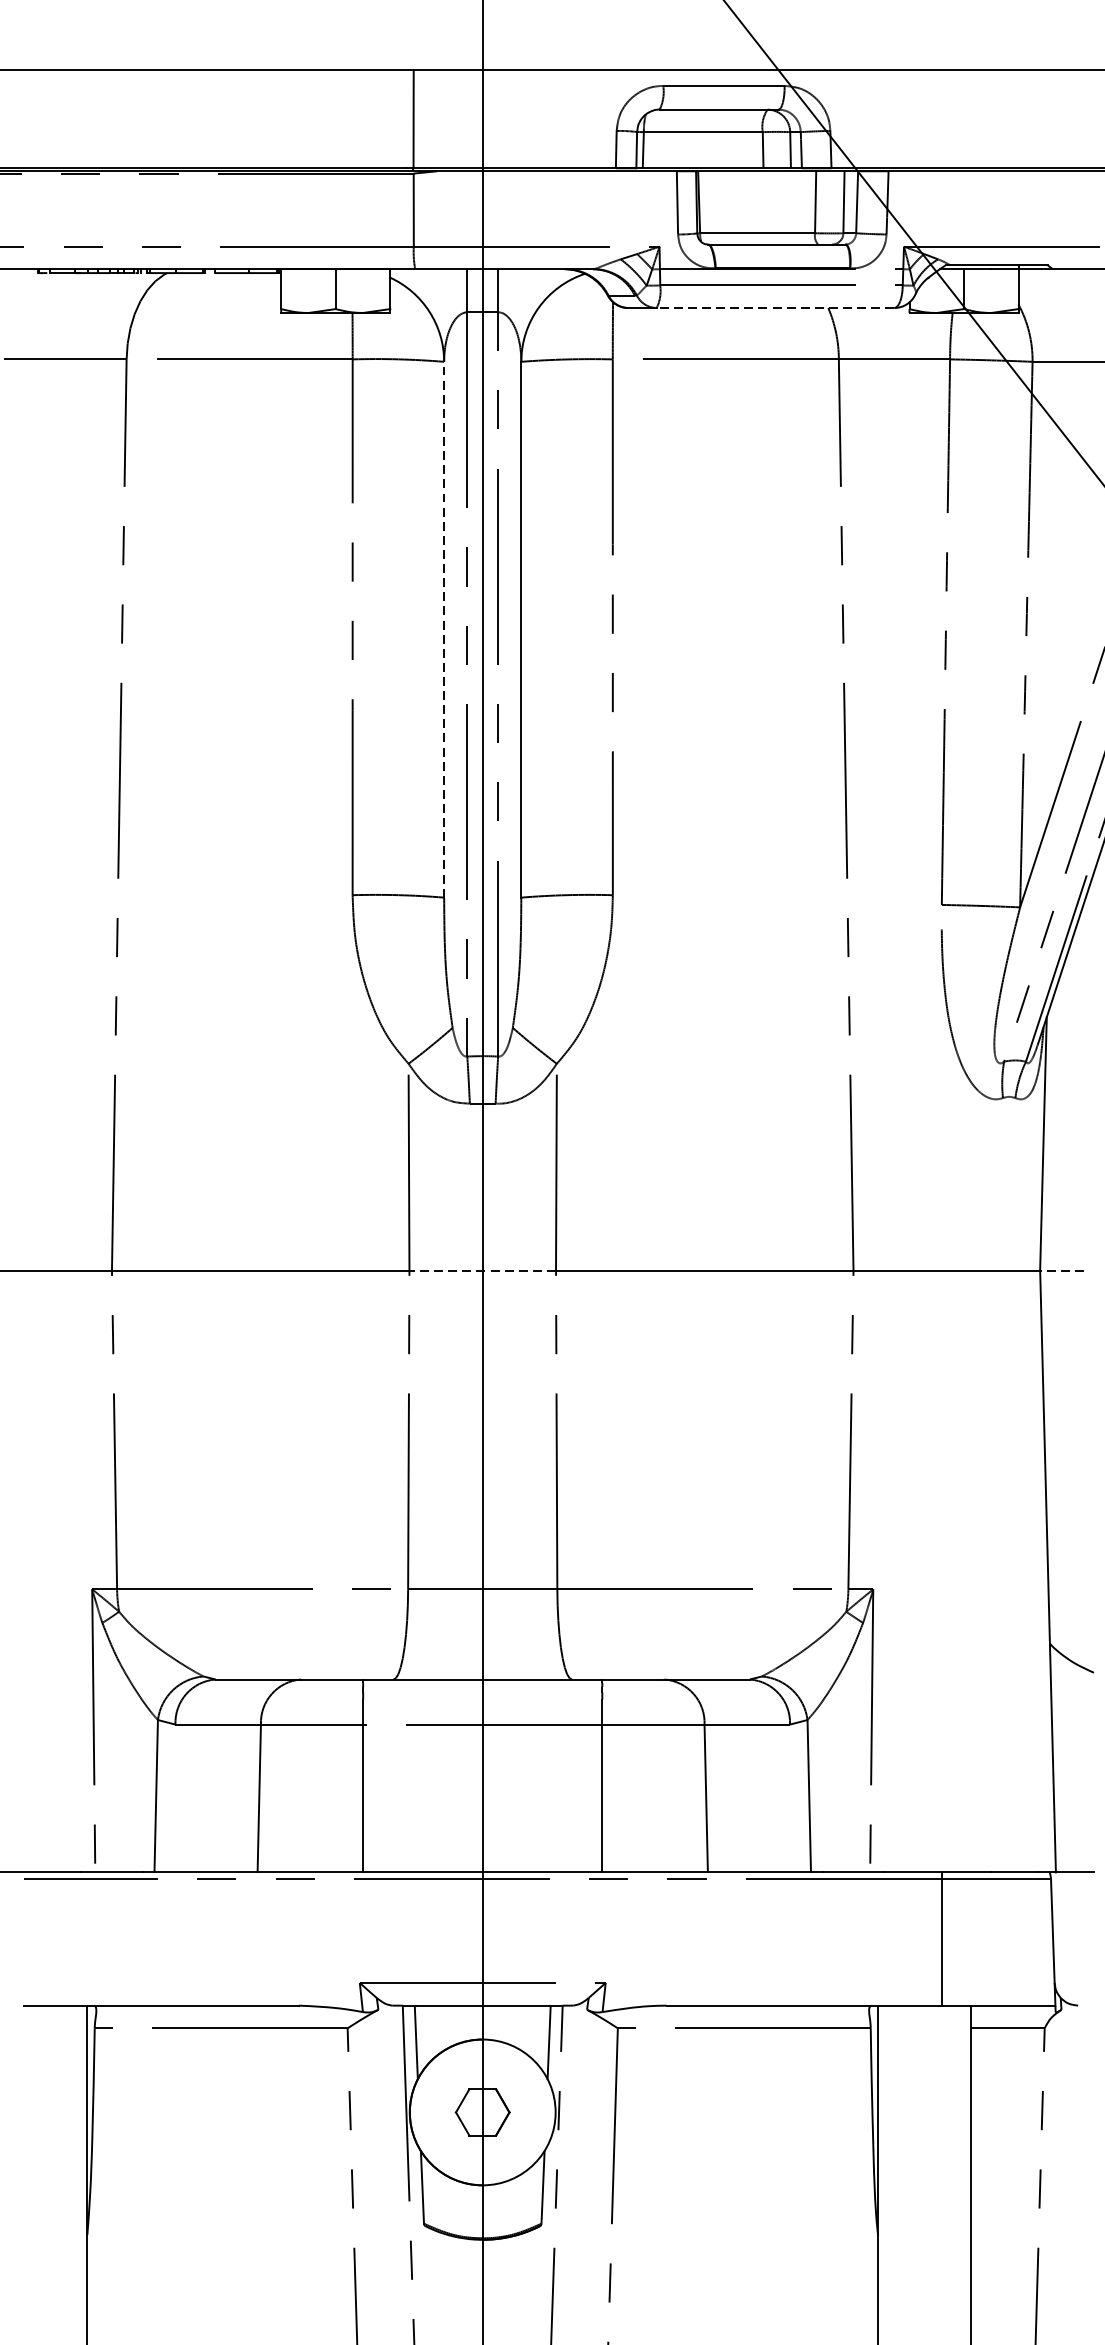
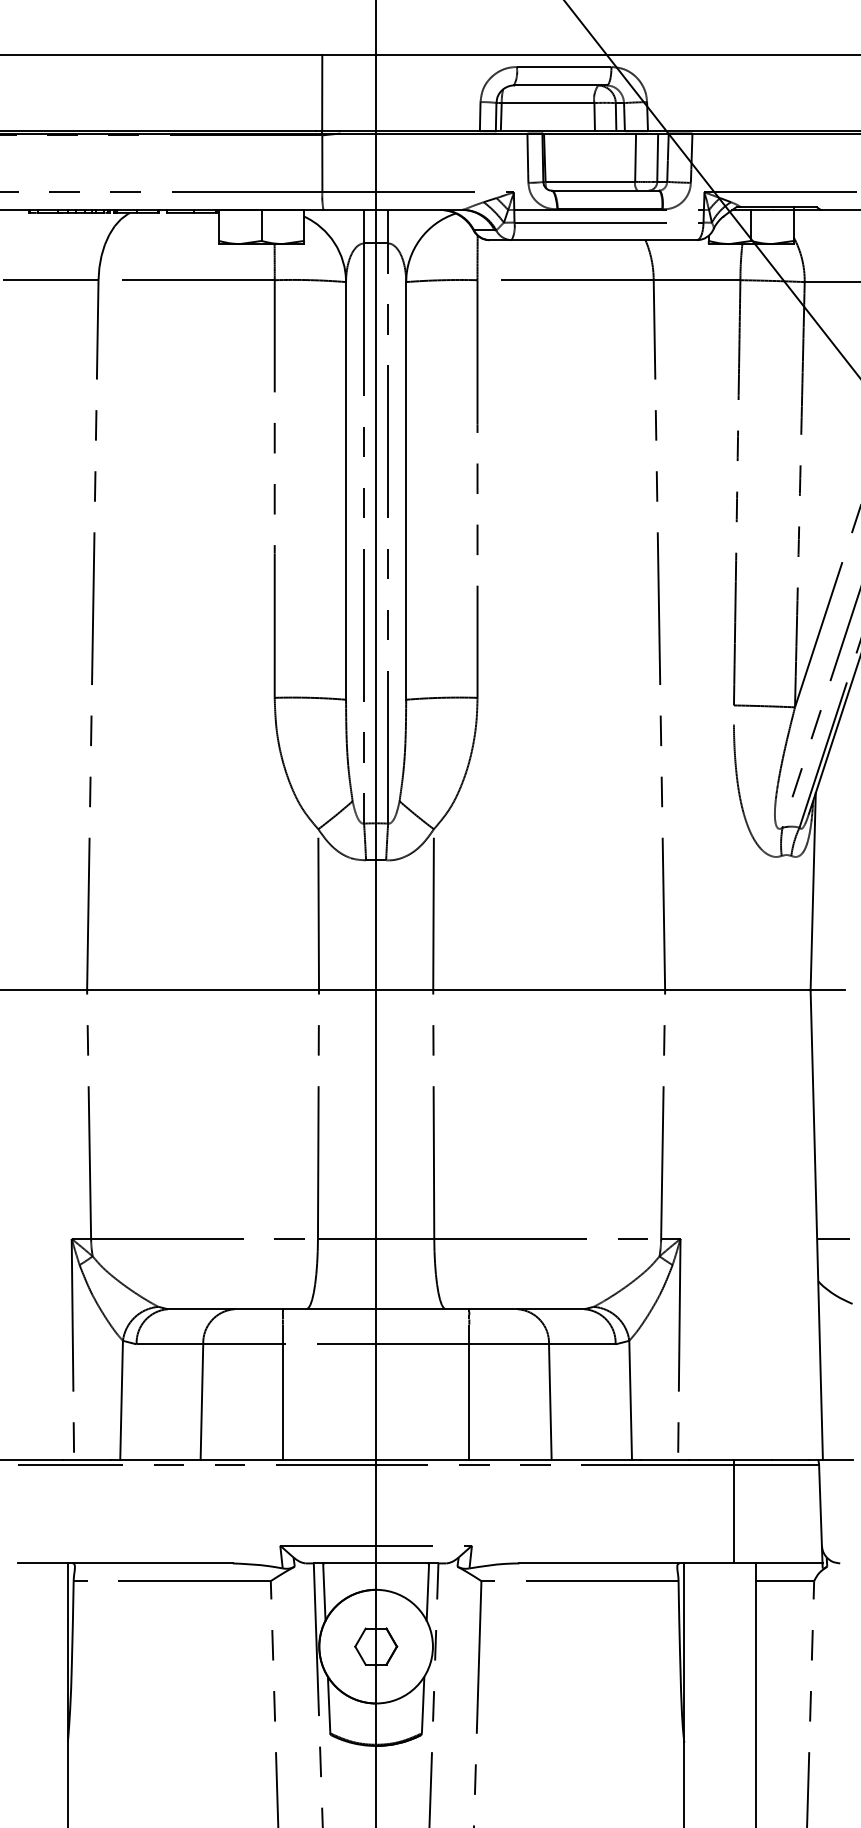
line: (775, 308) -> (604, 240), dashed -> solid
line: (444, 629) -> (346, 490), dashed -> solid
line: (481, 1270) -> (375, 990), dashed -> solid
line: (1063, 1270) -> (828, 990), dashed -> solid
line: (1069, 1588) -> (833, 1238), added

